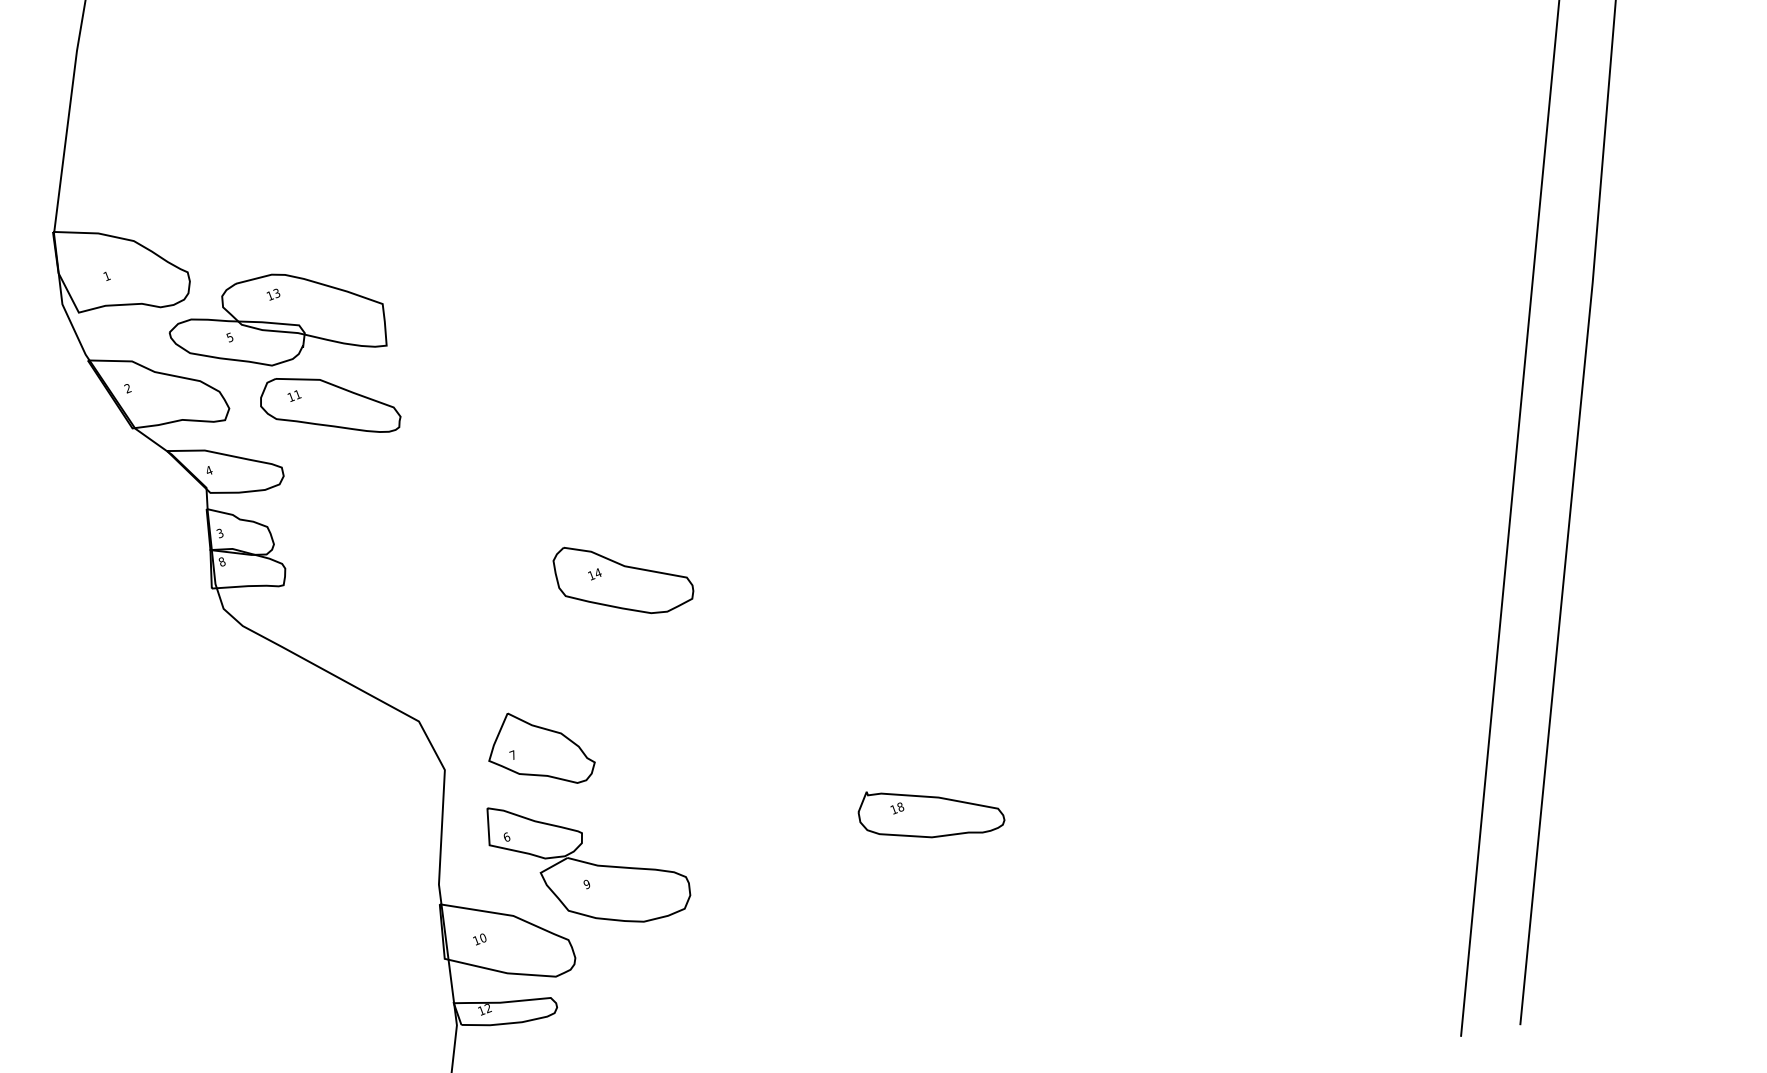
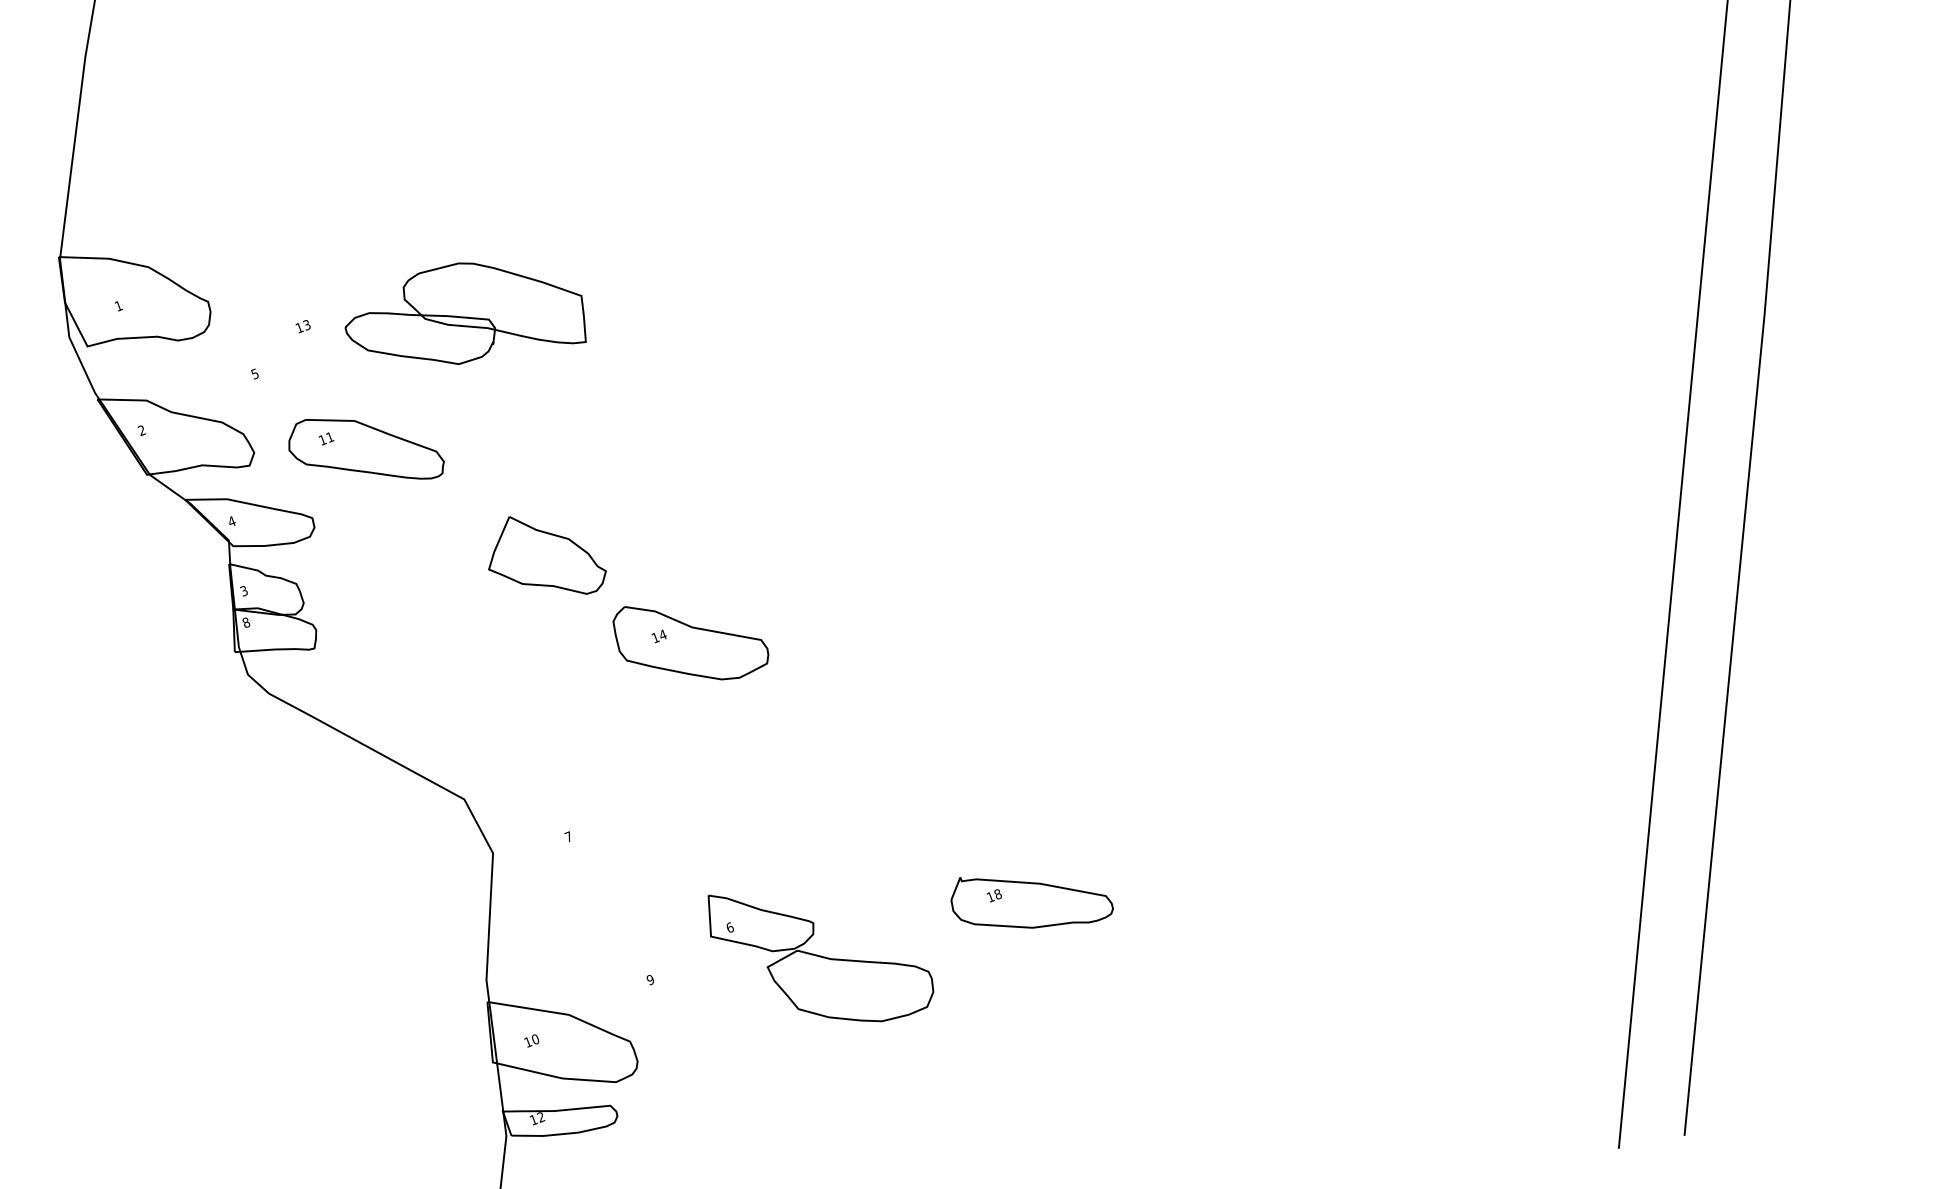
part: (277, 319) -> (464, 313), moved
part: (541, 747) -> (546, 554), moved
part: (588, 864) -> (820, 957), moved

